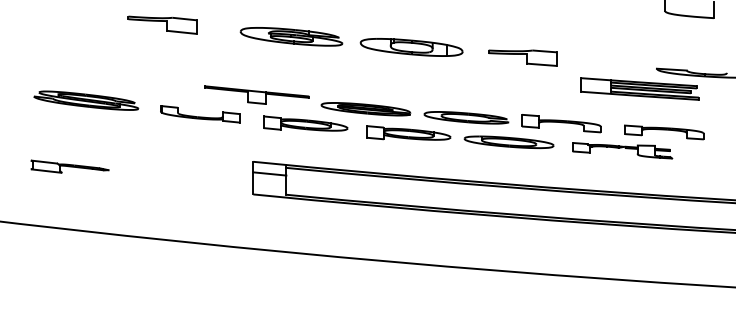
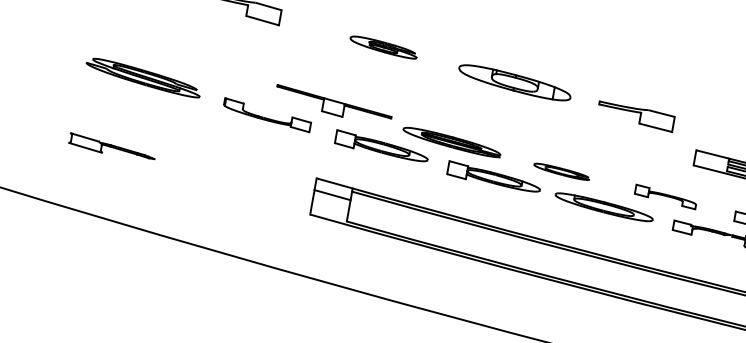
part: (291, 36) -> (383, 46), size x0.6
part: (466, 117) -> (561, 171), size x0.6
part: (561, 123) -> (665, 196), size x0.7

